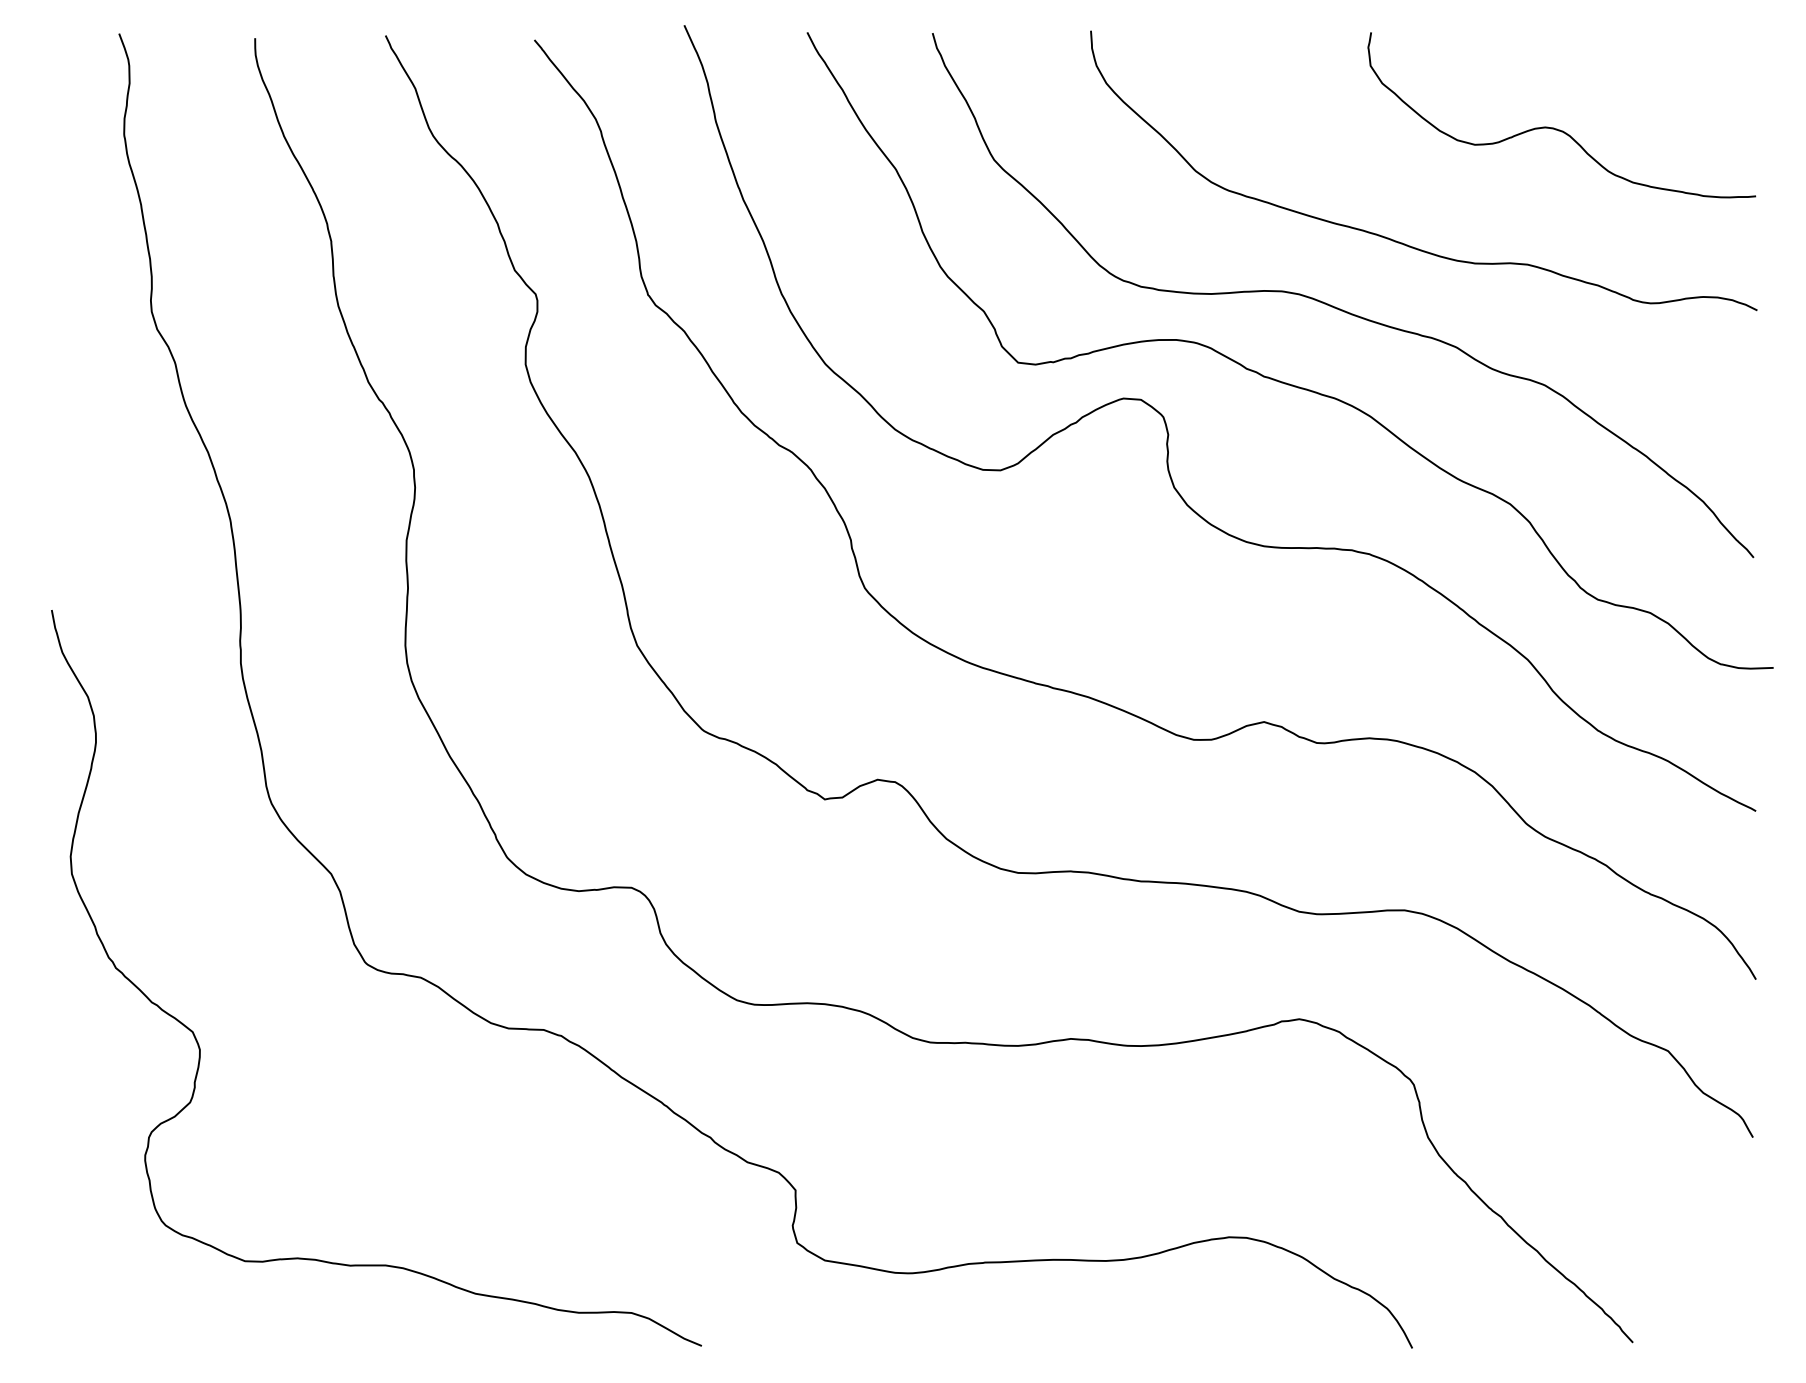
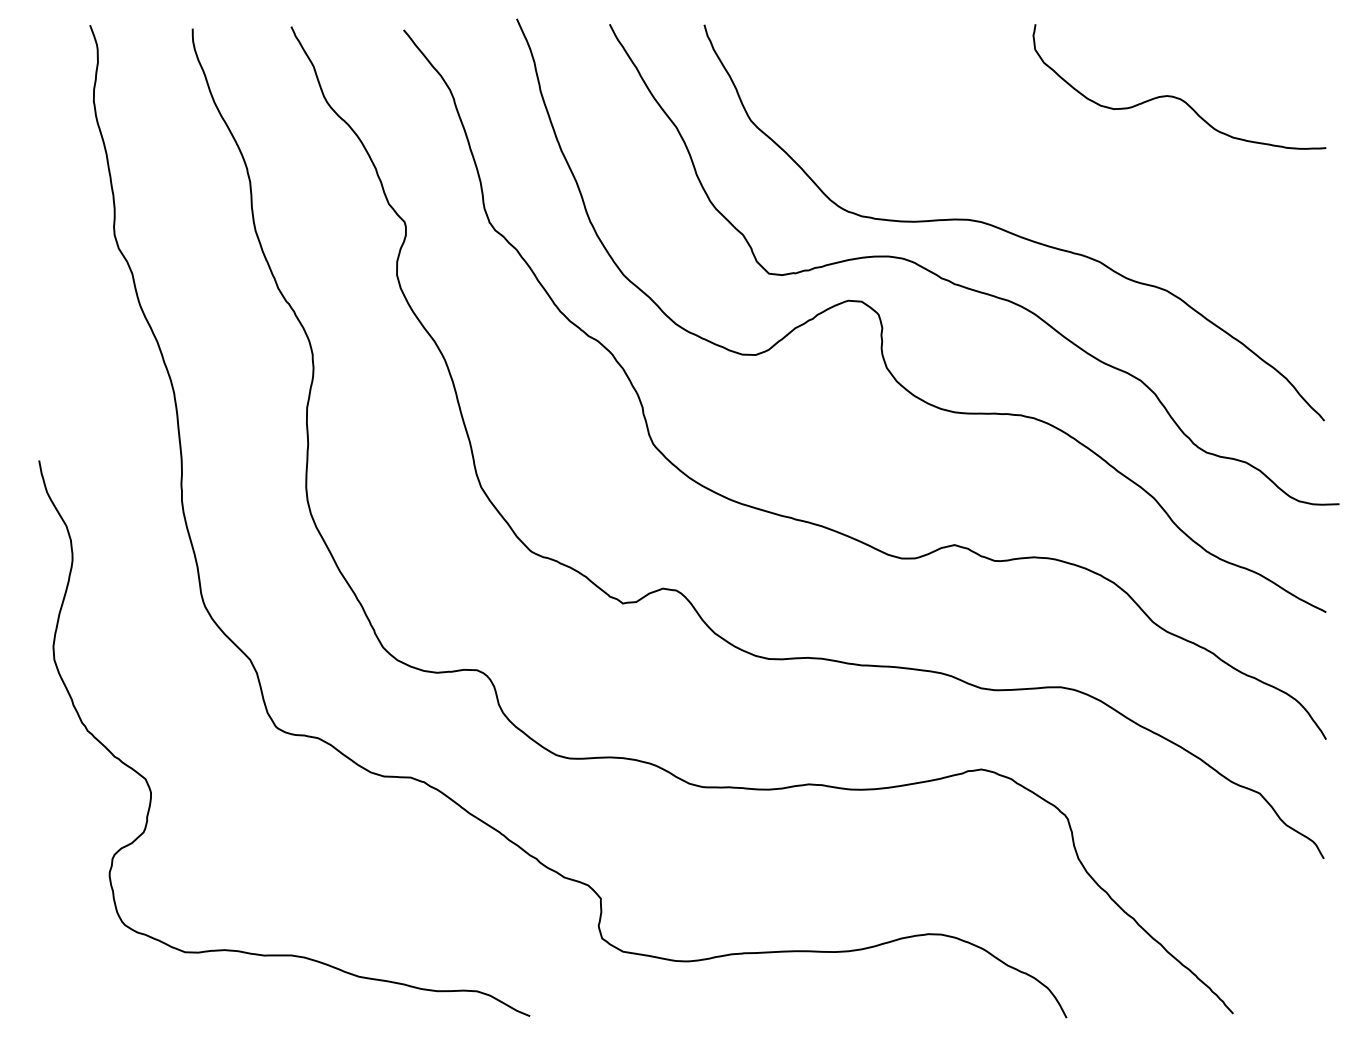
curve: (1399, 241) -> (1056, 182), removed

